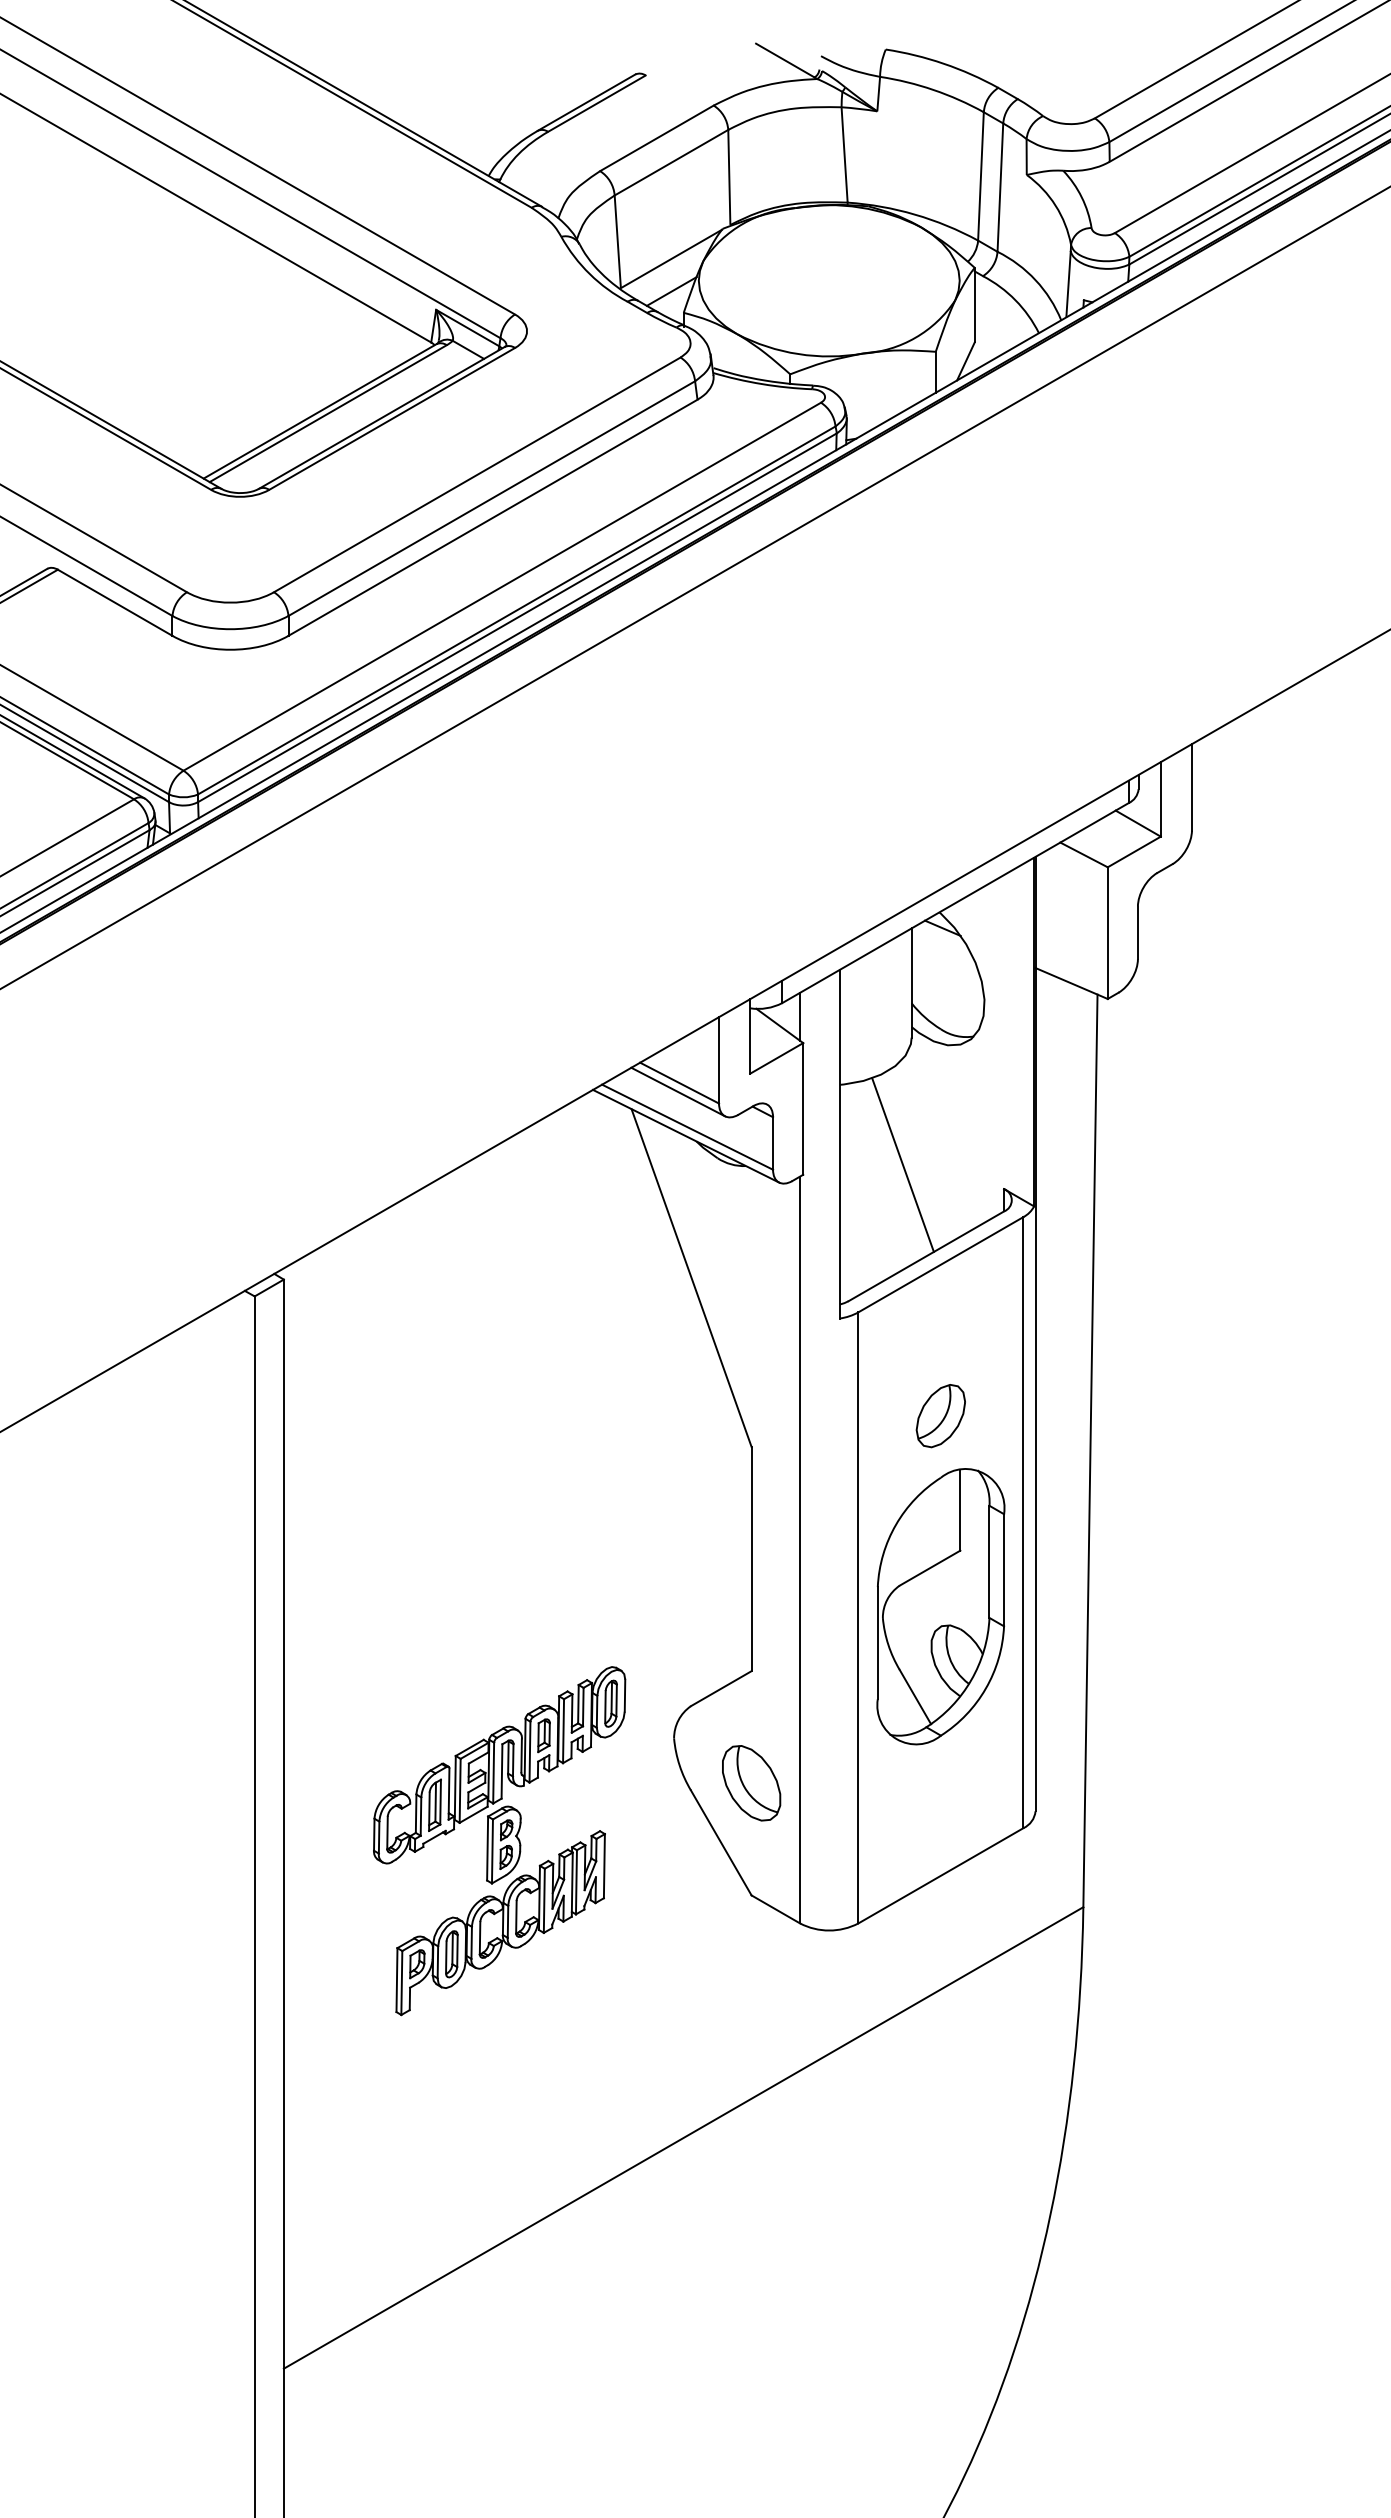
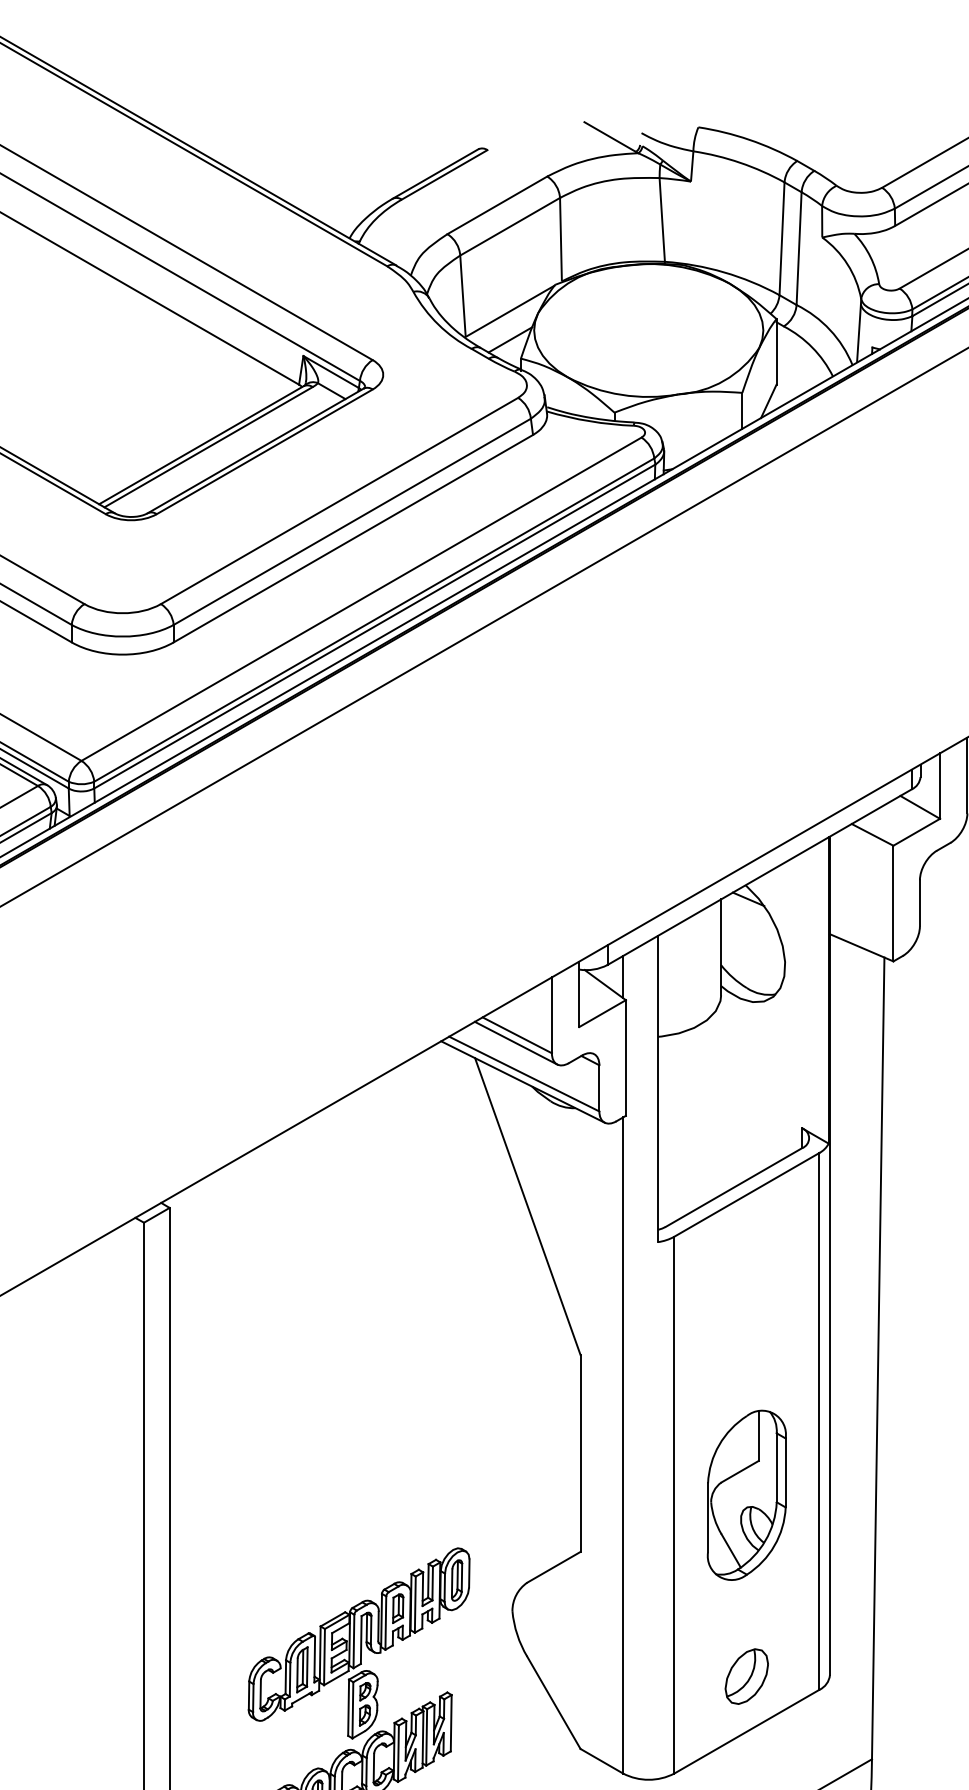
line: (902, 1164) -> (713, 1106), removed
part: (940, 1416) -> (746, 1676), moved
part: (940, 1606) -> (746, 1495), size x0.7
part: (751, 1783) -> (580, 1650), removed

